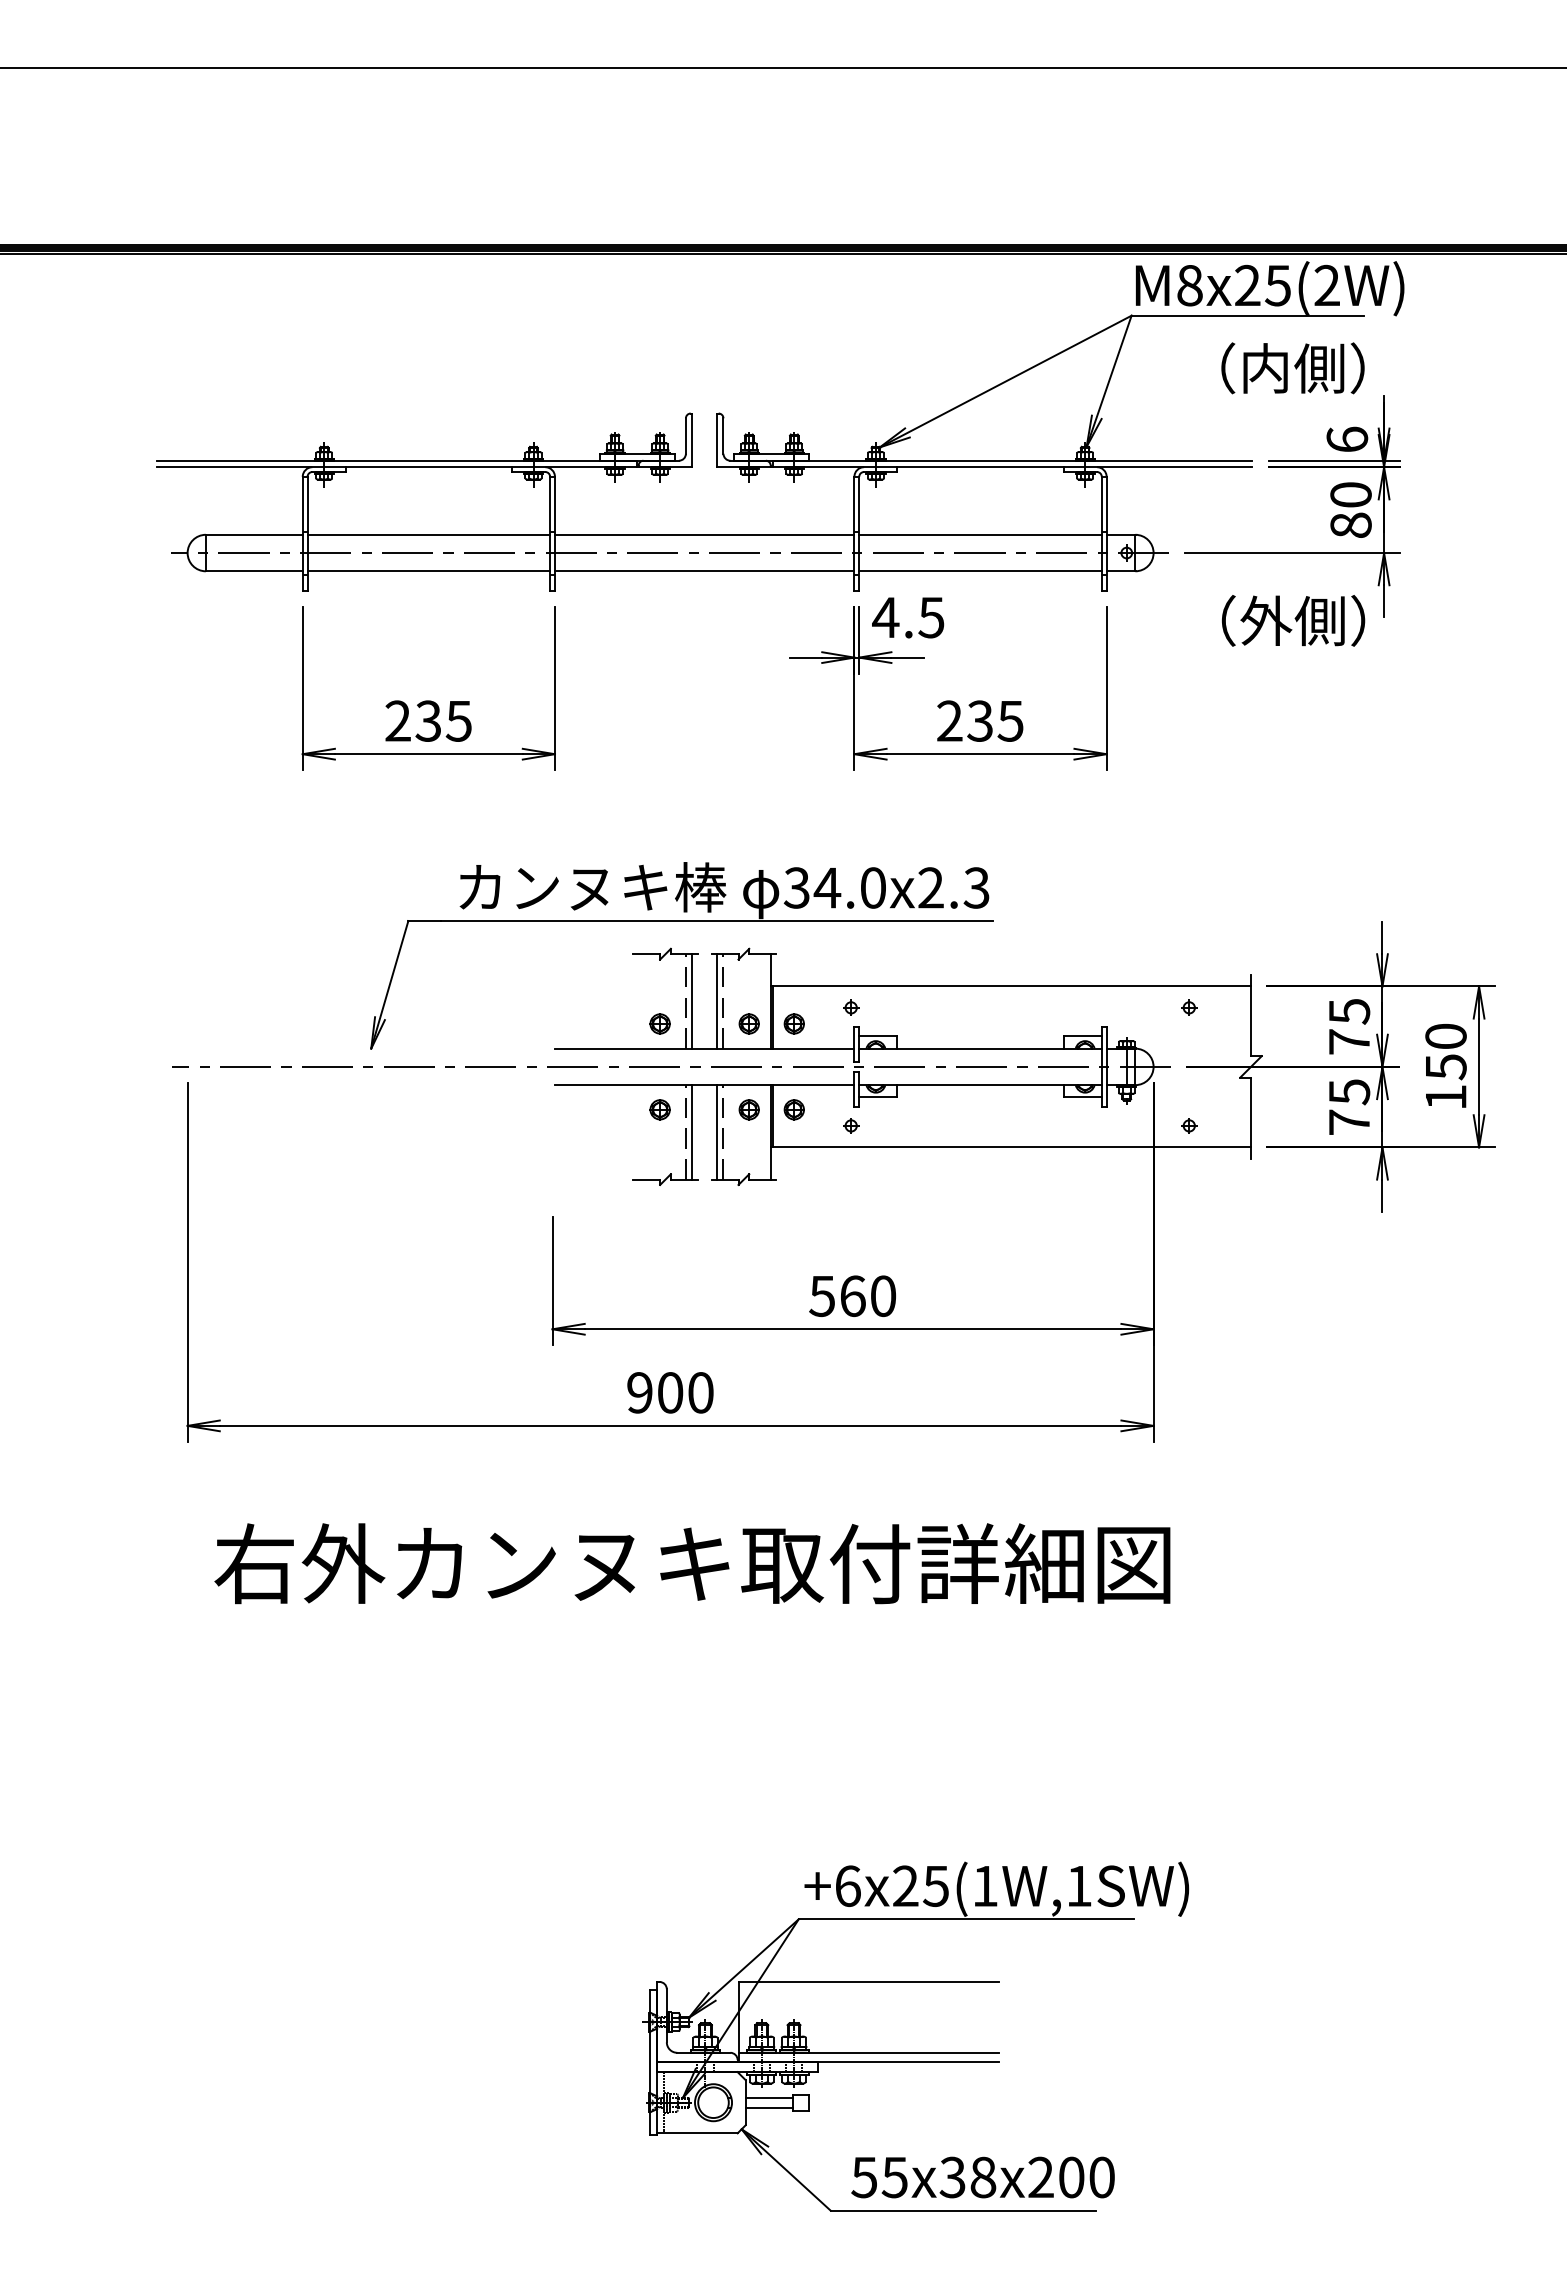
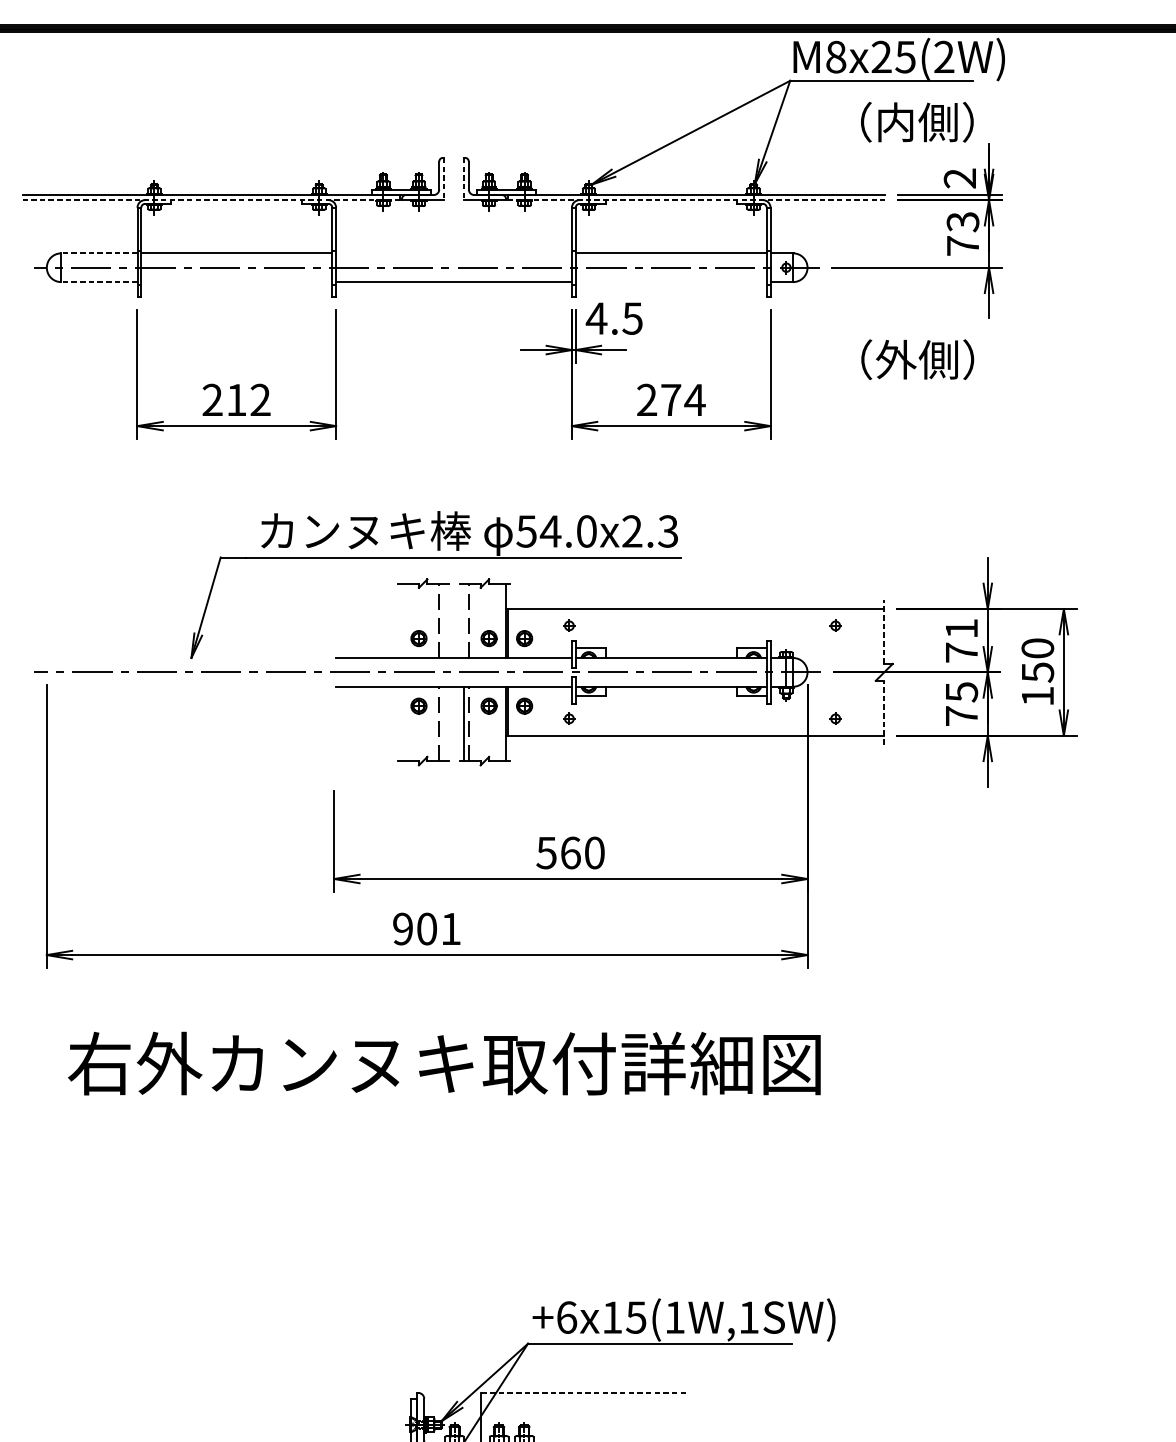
text: (1347, 439) -> (960, 178), 6 -> 2
line: (692, 440) -> (444, 179), solid -> dashed
line: (717, 440) -> (464, 179), solid -> dashed
line: (396, 467) -> (211, 200), solid -> dashed
line: (1012, 467) -> (696, 200), solid -> dashed
text: (1350, 509) -> (962, 233), 80 -> 73
line: (253, 534) -> (98, 253), solid -> dashed
line: (704, 534) -> (453, 253), removed
line: (253, 571) -> (98, 282), solid -> dashed
line: (428, 571) -> (236, 282), removed
line: (980, 571) -> (671, 282), removed
text: (1293, 620) -> (917, 359), moved
text: (443, 720) -> (248, 399), 235 -> 212
text: (995, 720) -> (683, 399), 235 -> 274
text: (796, 887) -> (526, 531), 34.0x2.3 -> 54.0x2.3
line: (692, 1001) -> (444, 620), removed
line: (717, 1001) -> (464, 620), removed
text: (1349, 1011) -> (961, 628), 75 -> 71
line: (1251, 1015) -> (884, 631), solid -> dashed
line: (1251, 1118) -> (884, 713), solid -> dashed
line: (692, 1132) -> (444, 724), removed
text: (700, 1392) -> (450, 928), 900 -> 901
text: (905, 1885) -> (612, 1317), +6x25(1W,1SW) -> +6x15(1W,1SW)
line: (868, 1981) -> (583, 1392), solid -> dashed

